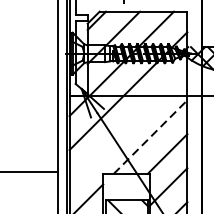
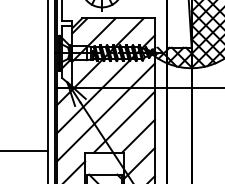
line: (127, 125) -> (105, 112), added
line: (150, 136) -> (124, 121), dashed -> solid

